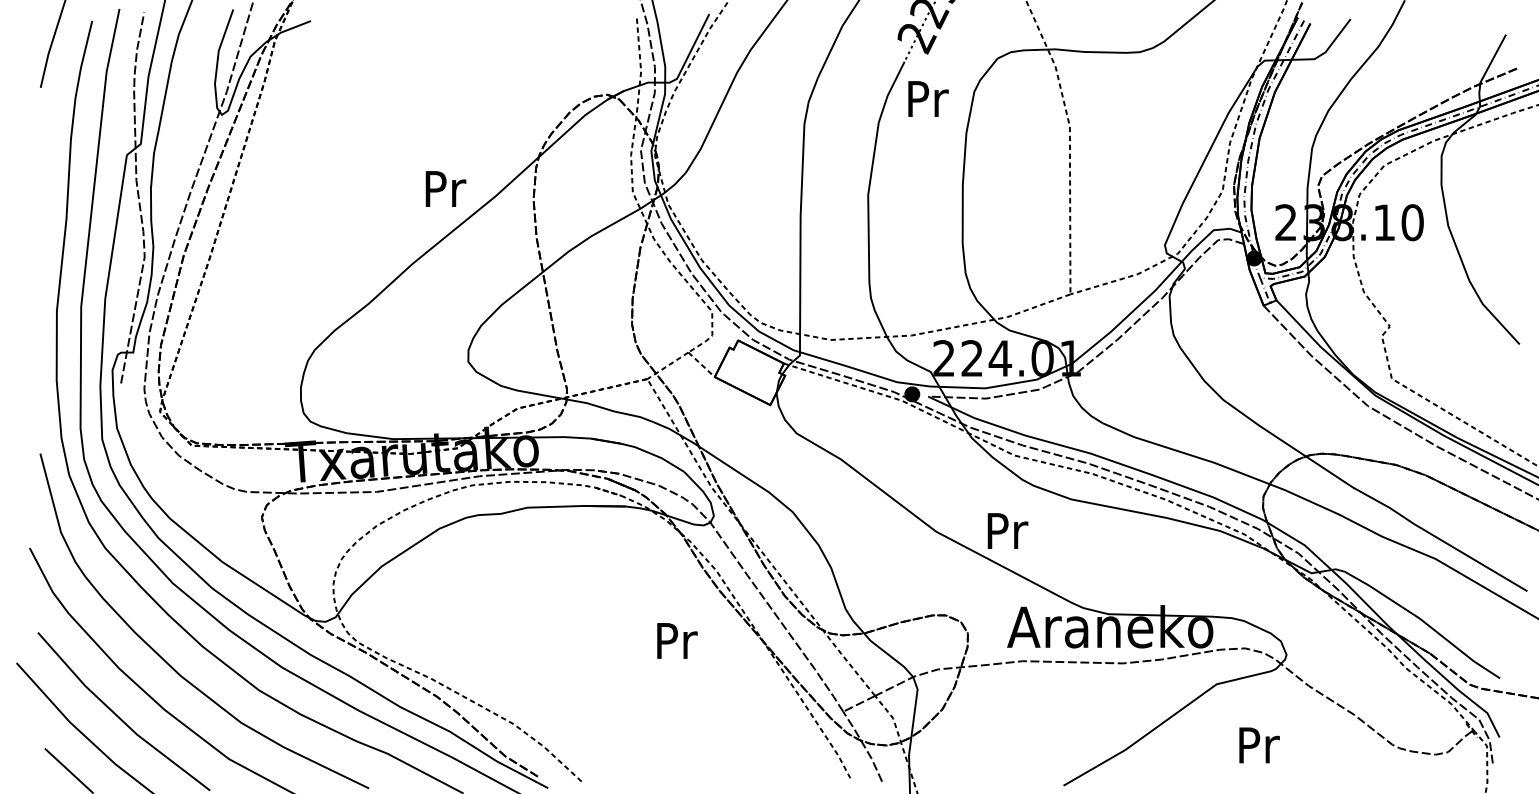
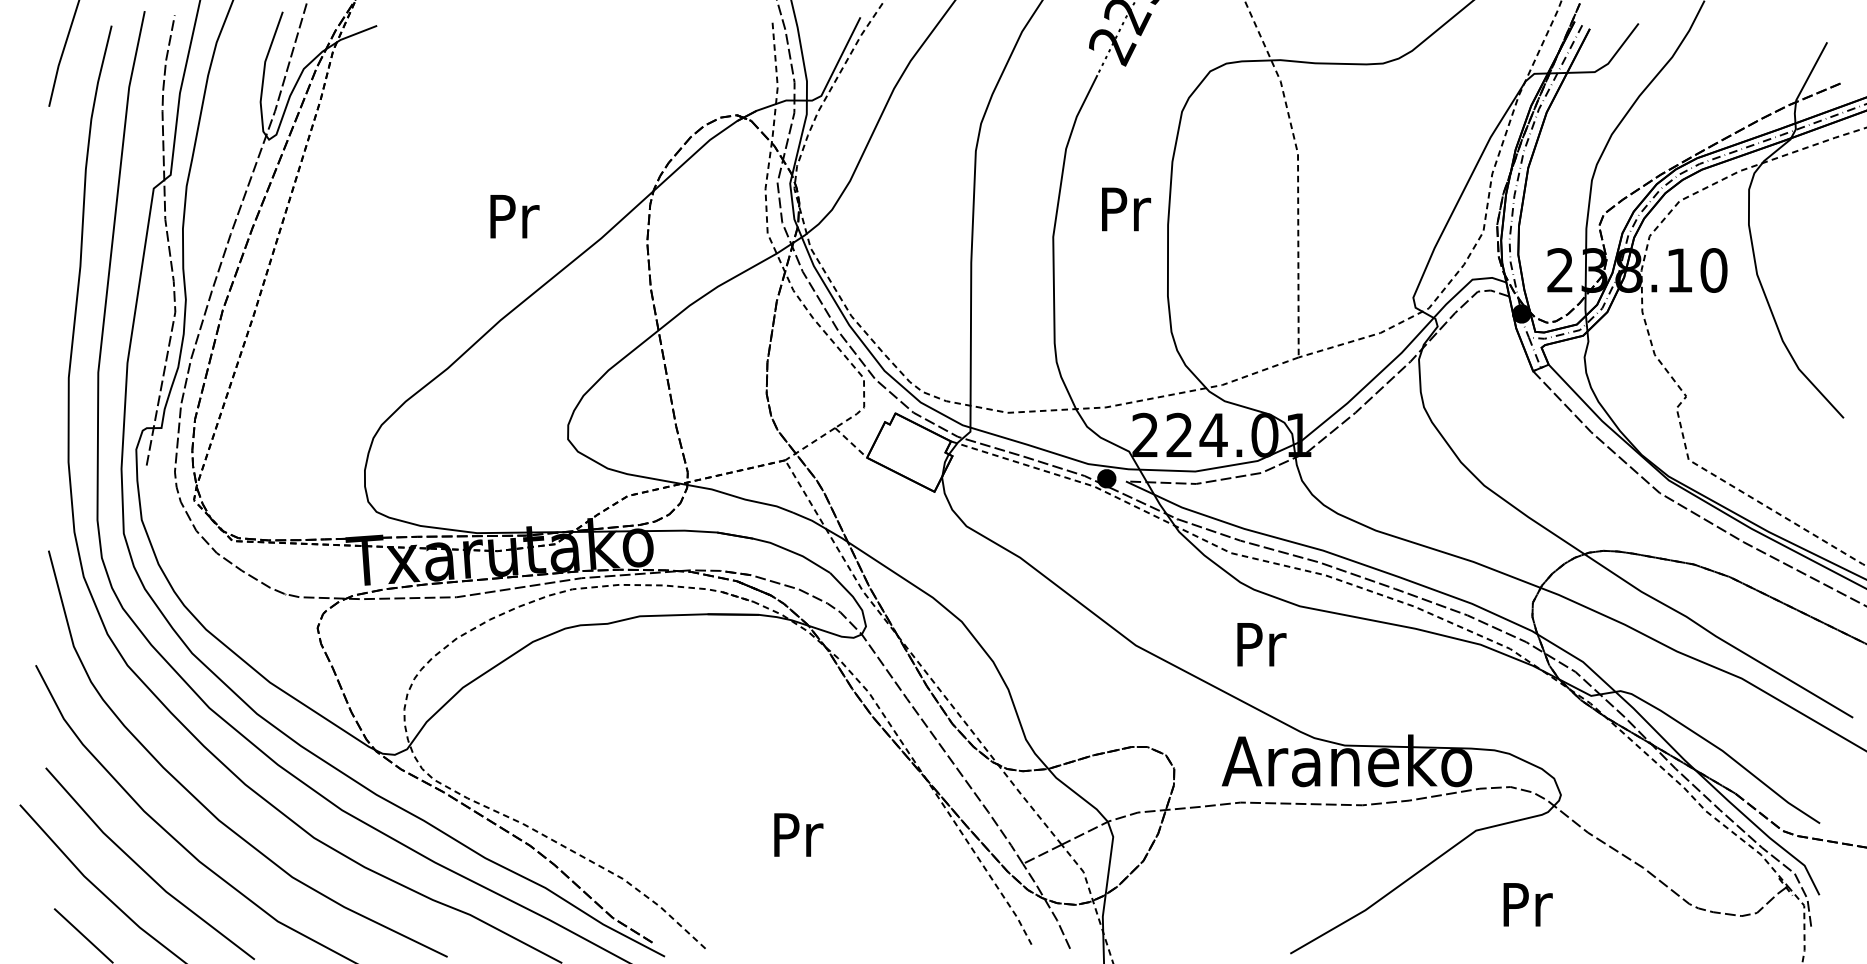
text: (928, 99) -> (1126, 209), moved
text: (445, 188) -> (514, 216), moved
text: (1007, 530) -> (1261, 644), moved
text: (677, 640) -> (798, 834), moved

